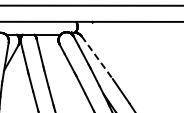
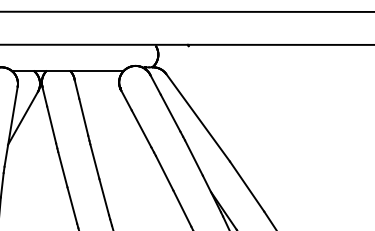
line: (97, 58) -> (198, 119), dashed -> solid

